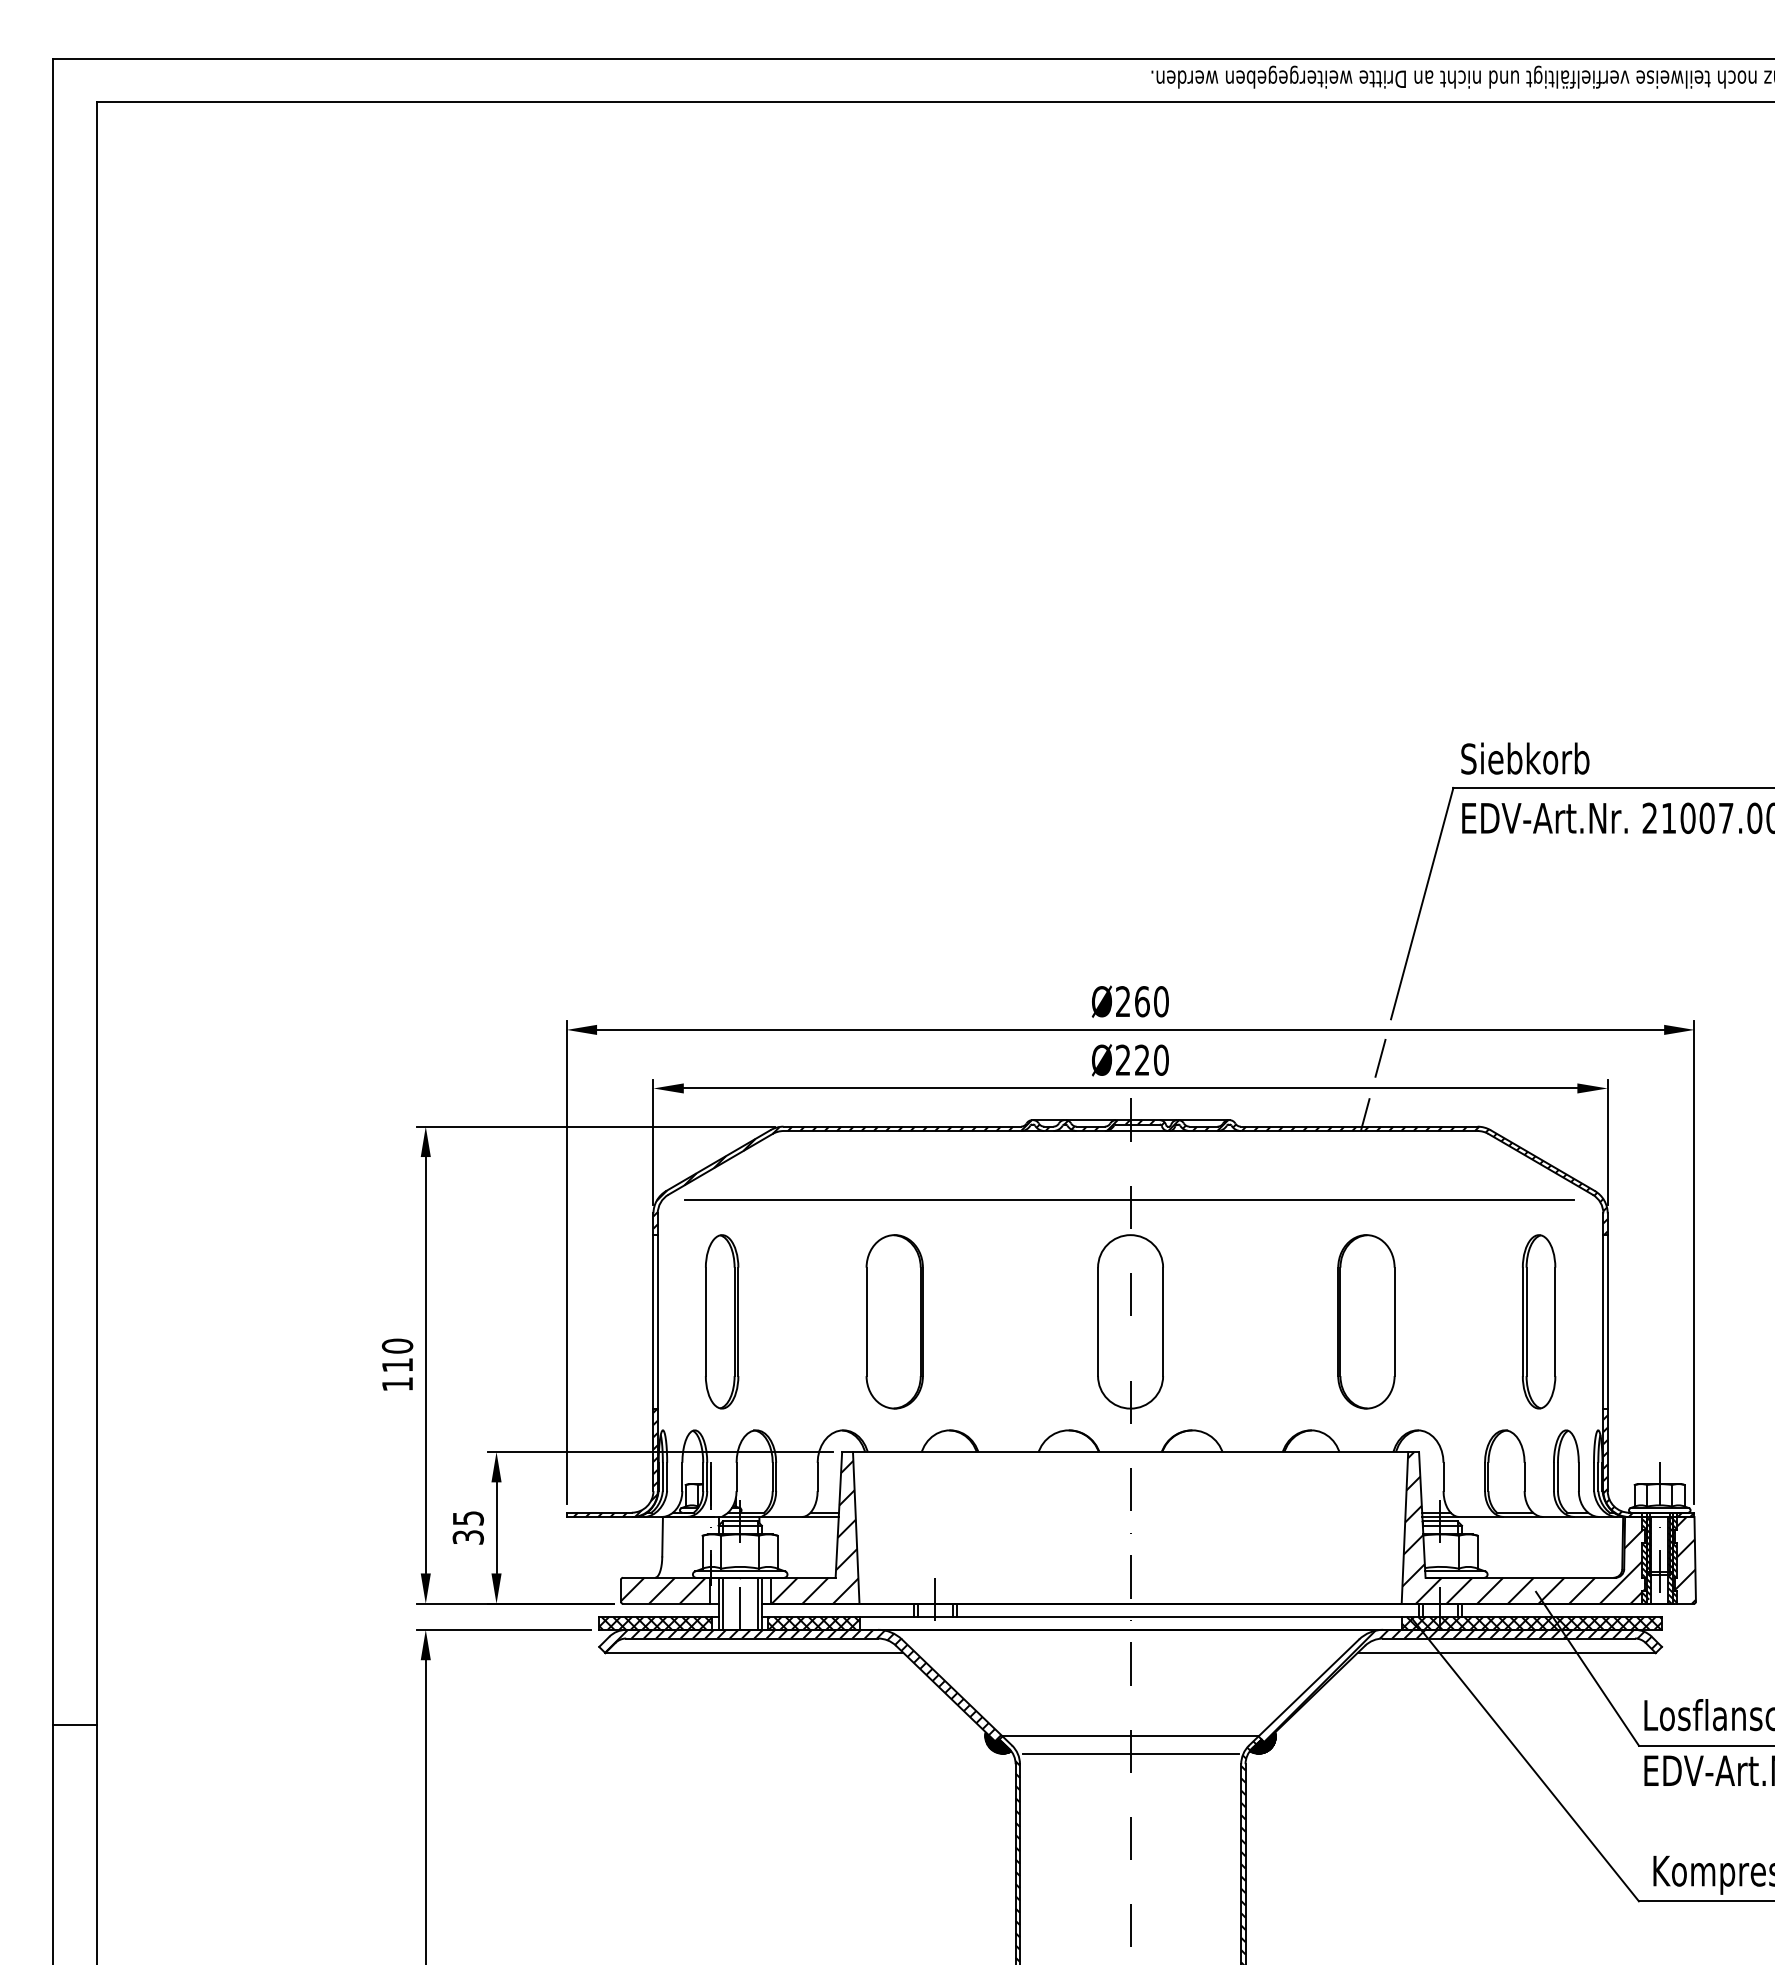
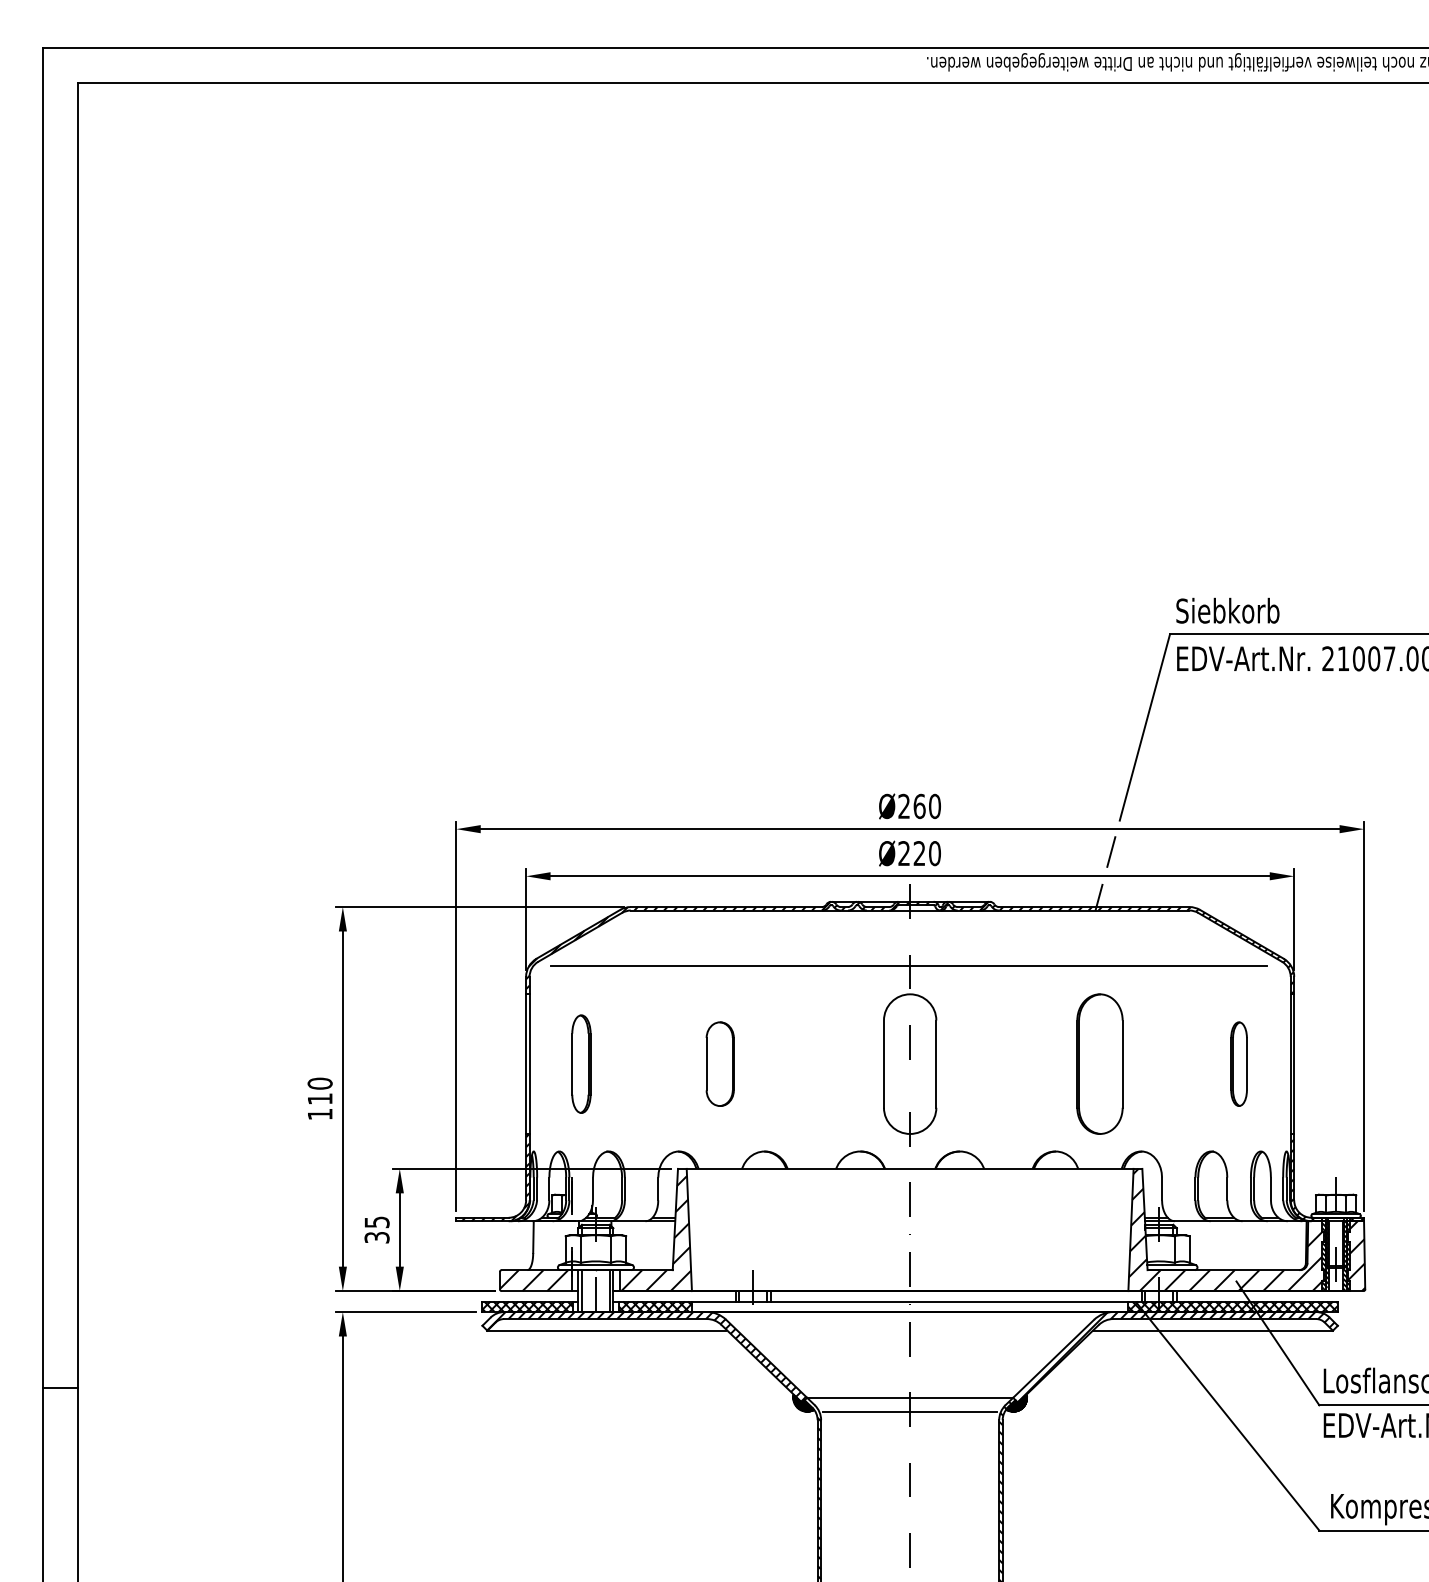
part: (722, 1321) -> (581, 1063), size x0.7
part: (894, 1321) -> (720, 1063), size x0.6
part: (1539, 1321) -> (1239, 1063), size x0.6

